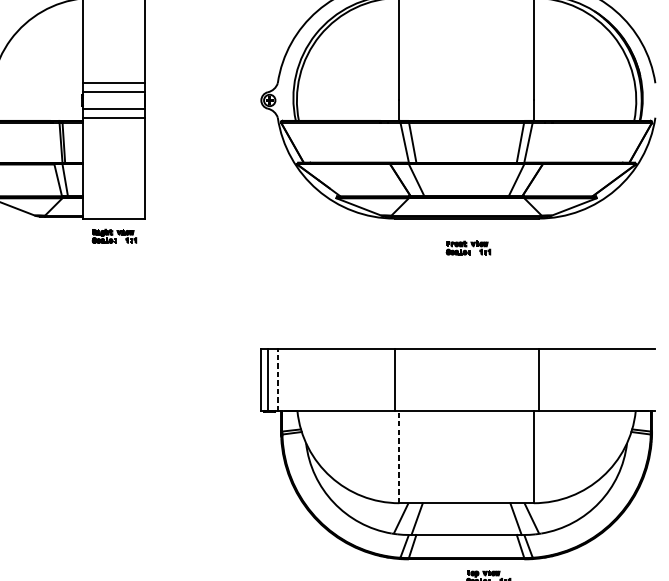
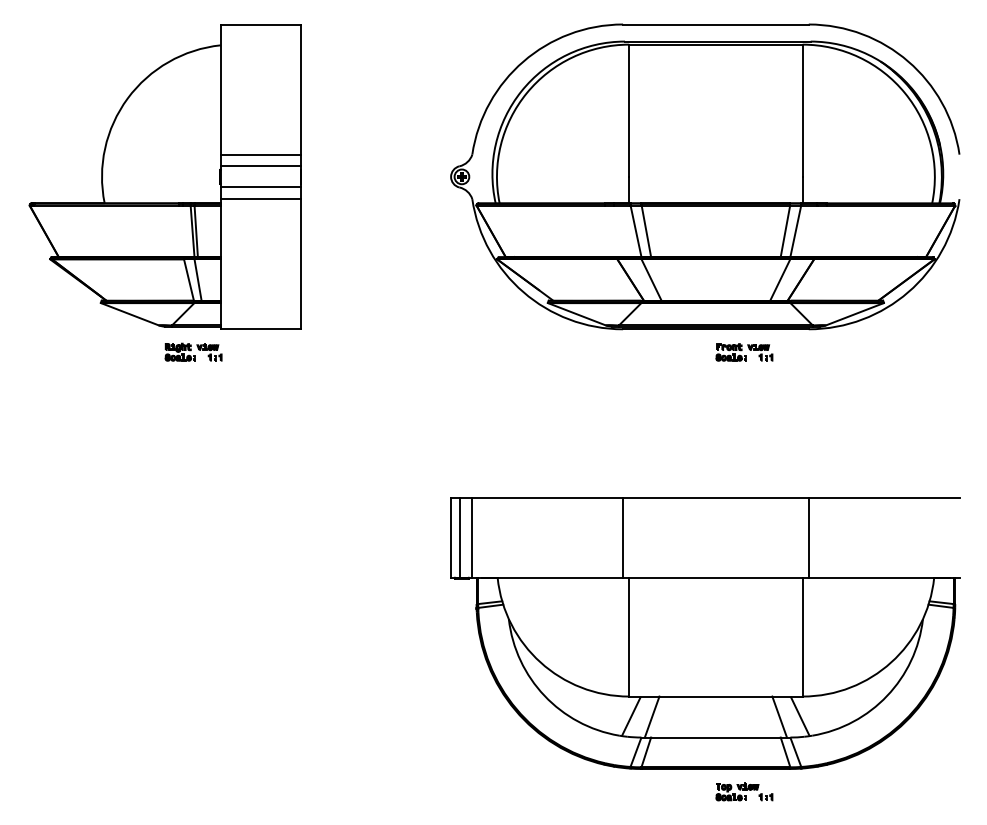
part: (114, 235) -> (193, 351), moved
part: (468, 248) -> (744, 352), moved
line: (277, 379) -> (472, 537), dashed -> solid
line: (399, 456) -> (629, 636), dashed -> solid

